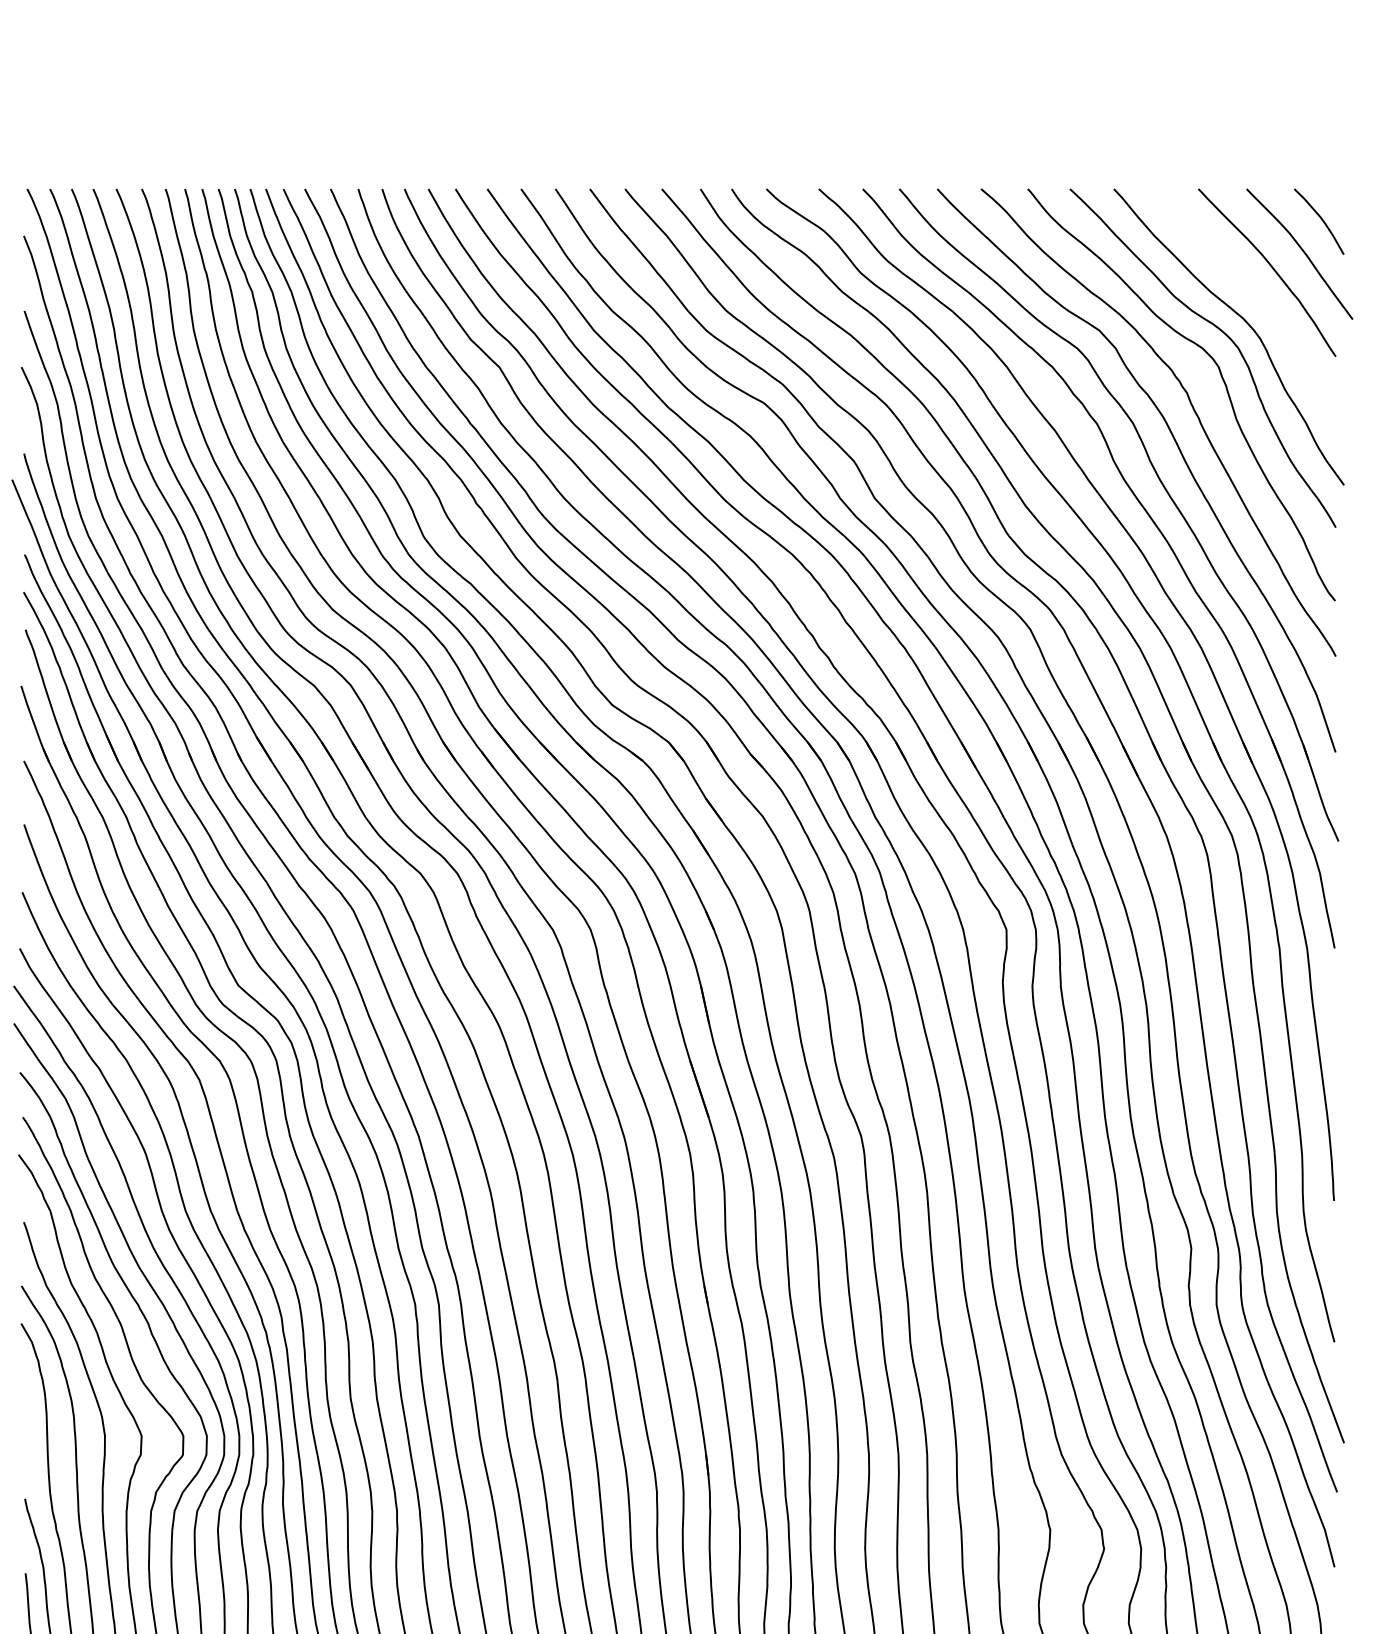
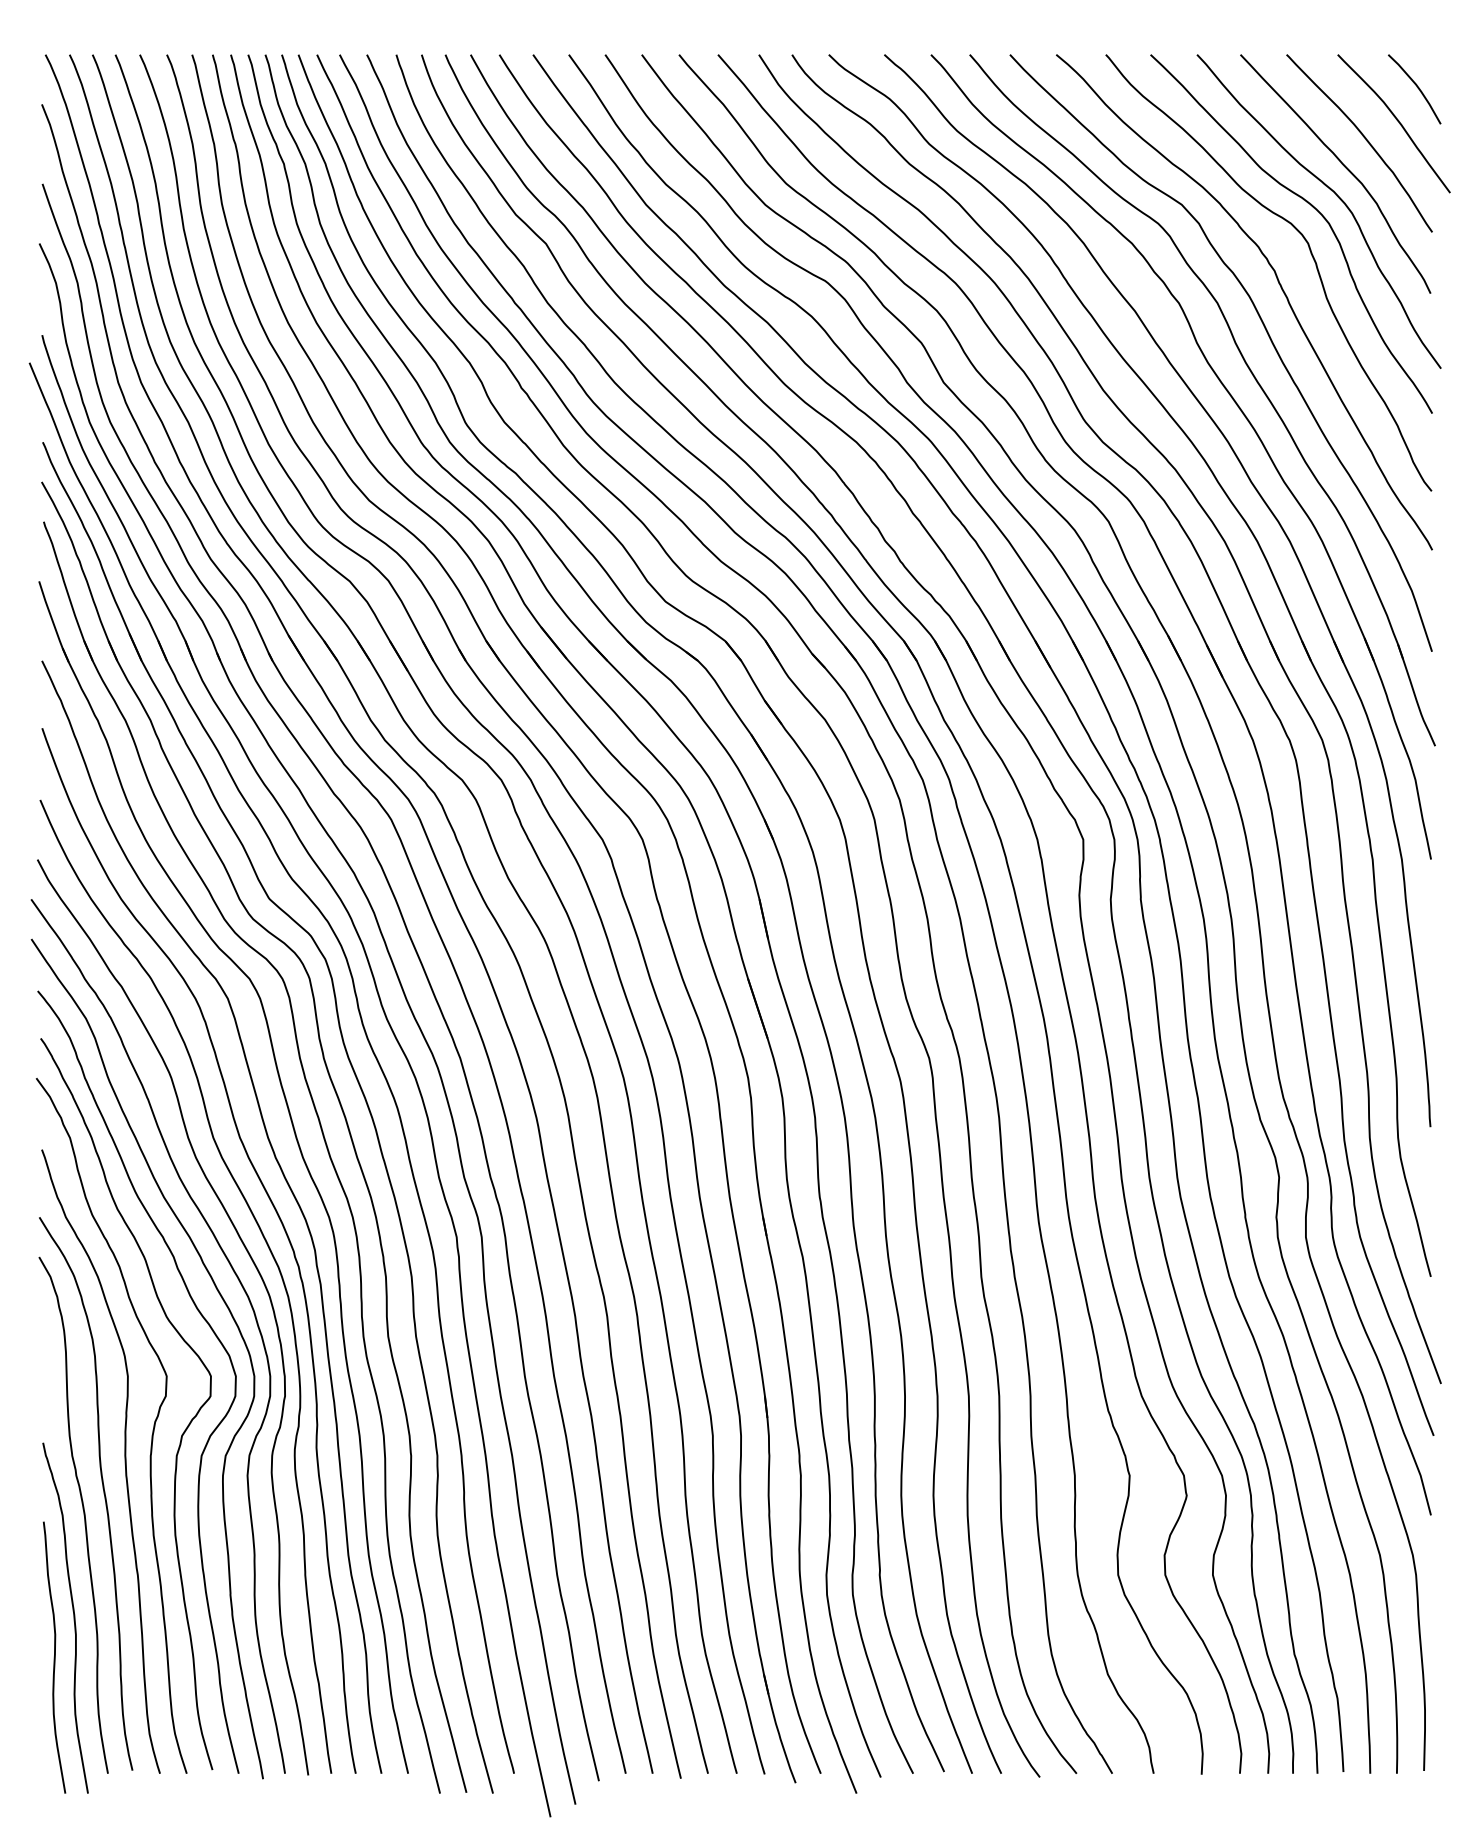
curve: (1251, 293) -> (1342, 165), added

